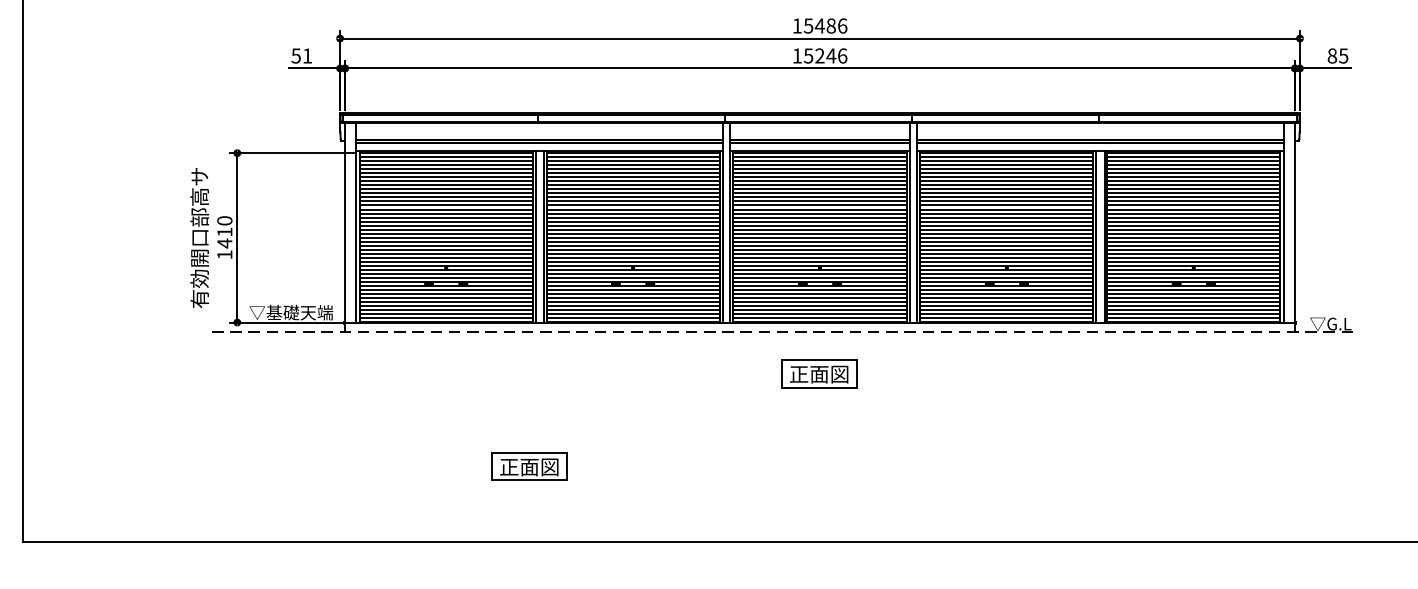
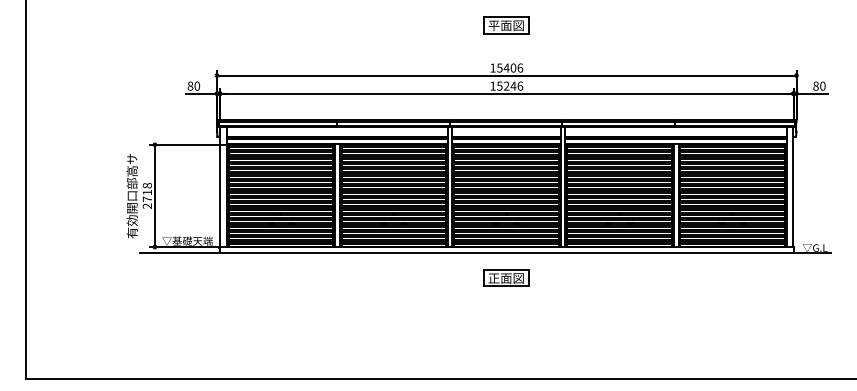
text: (831, 26) -> (513, 68), 15486 -> 15406
text: (301, 54) -> (193, 85), 51 -> 80
text: (1343, 54) -> (822, 85), 85 -> 80
text: (223, 237) -> (146, 195), 1410 -> 2718
line: (784, 331) -> (485, 252), dashed -> solid
part: (529, 465) -> (331, 333), removed

